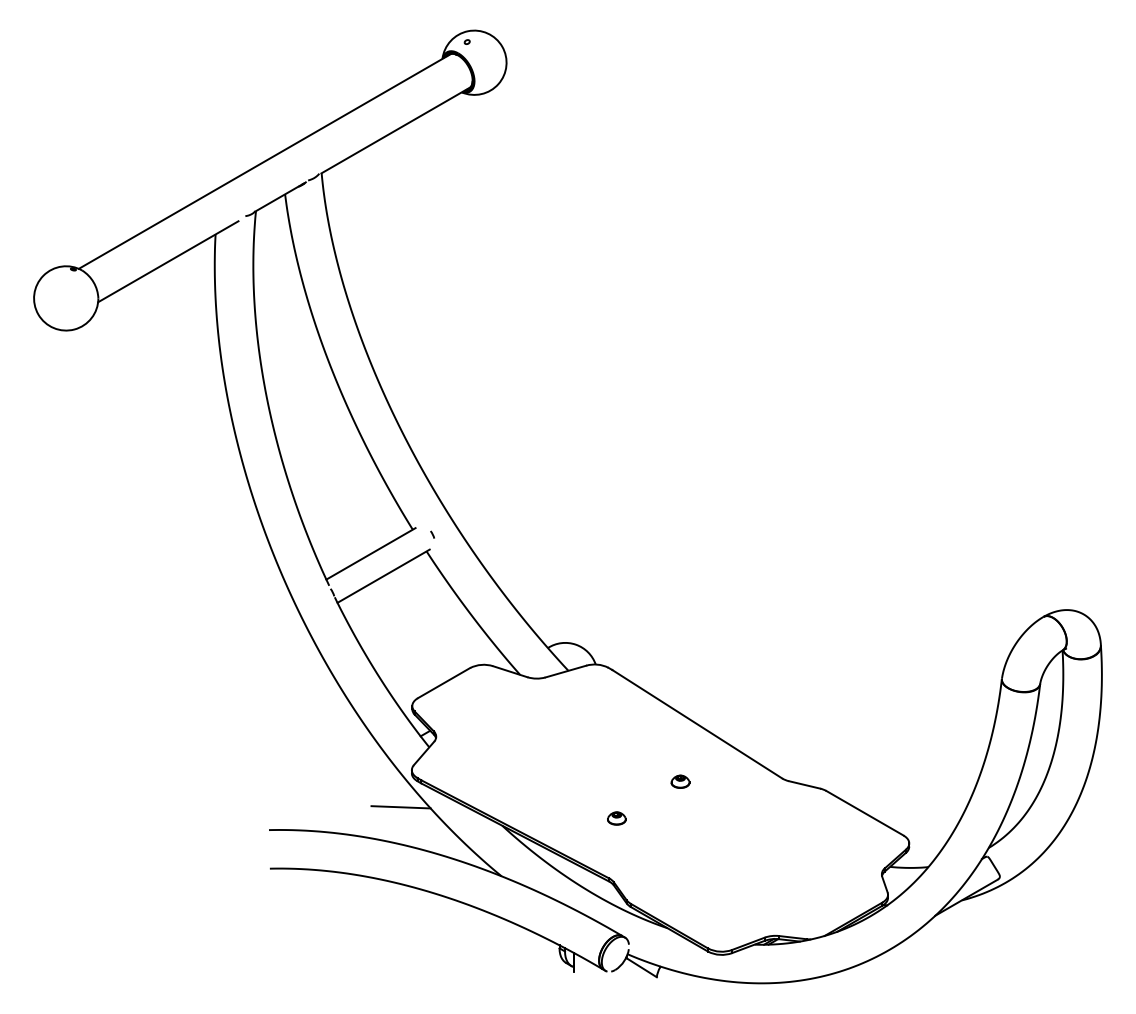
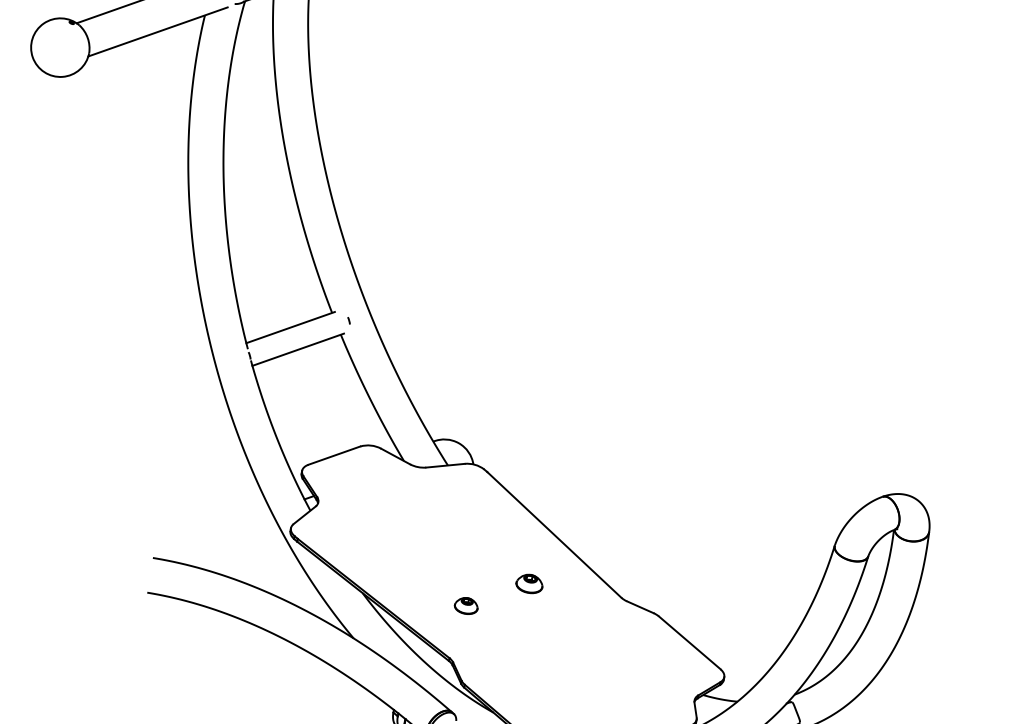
part: (680, 781) -> (529, 583), size x1.6
line: (400, 807) -> (274, 559), removed
part: (616, 818) -> (466, 605), size x1.4

